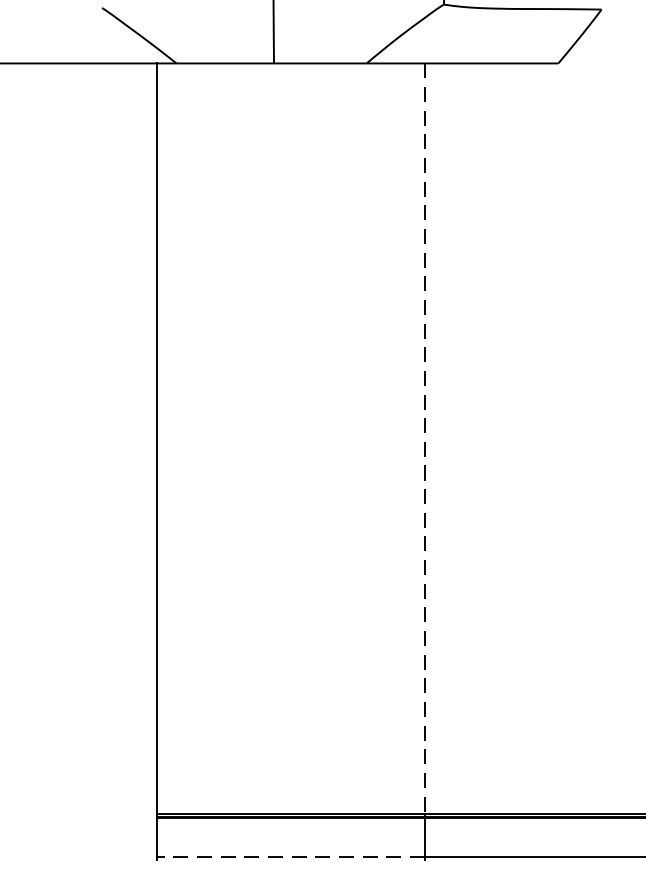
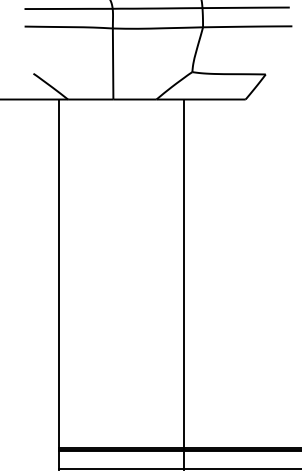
line: (424, 439) -> (183, 274), dashed -> solid
line: (289, 856) -> (120, 468), dashed -> solid

